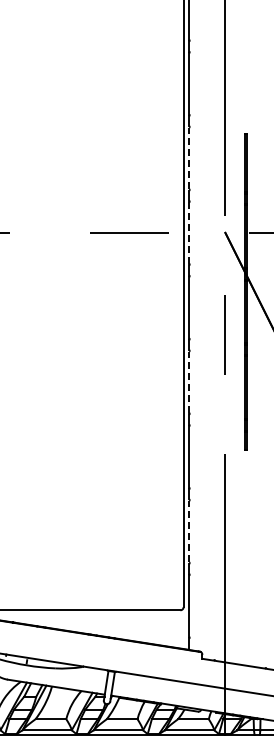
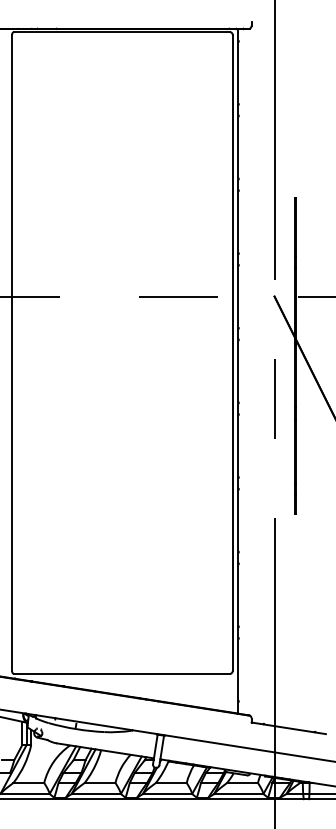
line: (189, 158) -> (238, 222), dashed -> solid
line: (189, 232) -> (238, 296), dashed -> solid
line: (189, 382) -> (238, 446), dashed -> solid
line: (189, 531) -> (238, 595), dashed -> solid

